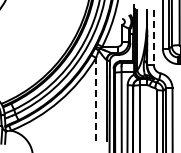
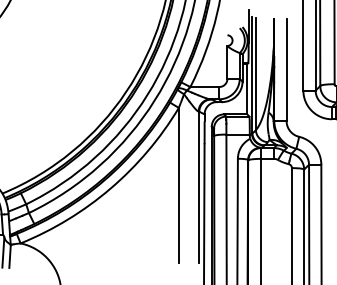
line: (153, 38) -> (285, 71), dashed -> solid
line: (96, 99) -> (179, 185), dashed -> solid

